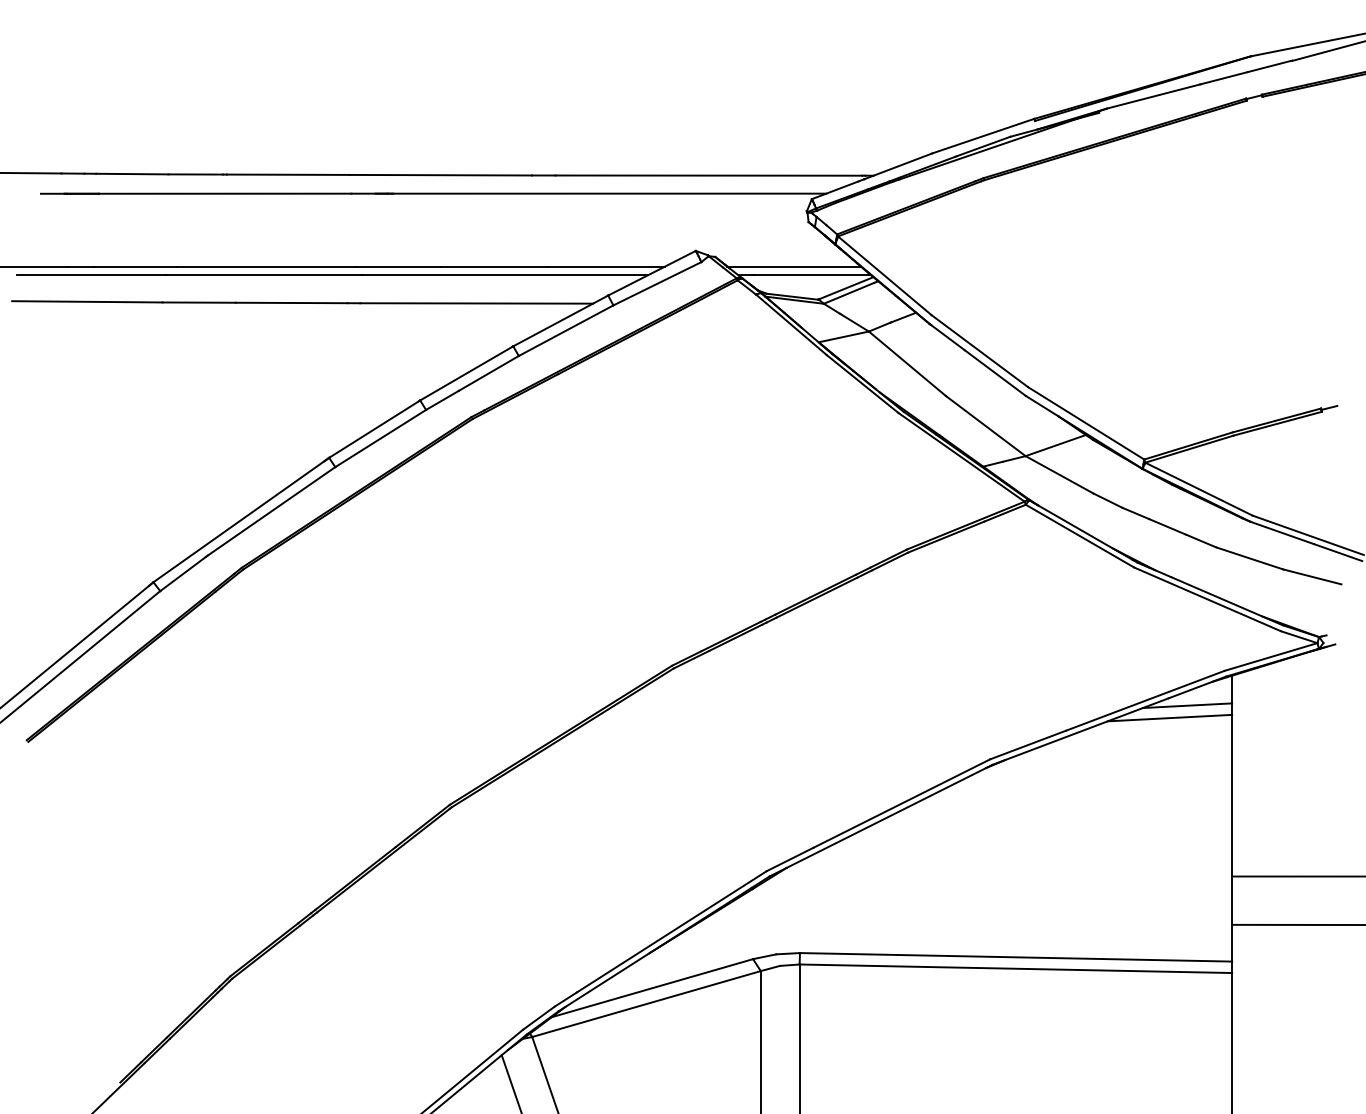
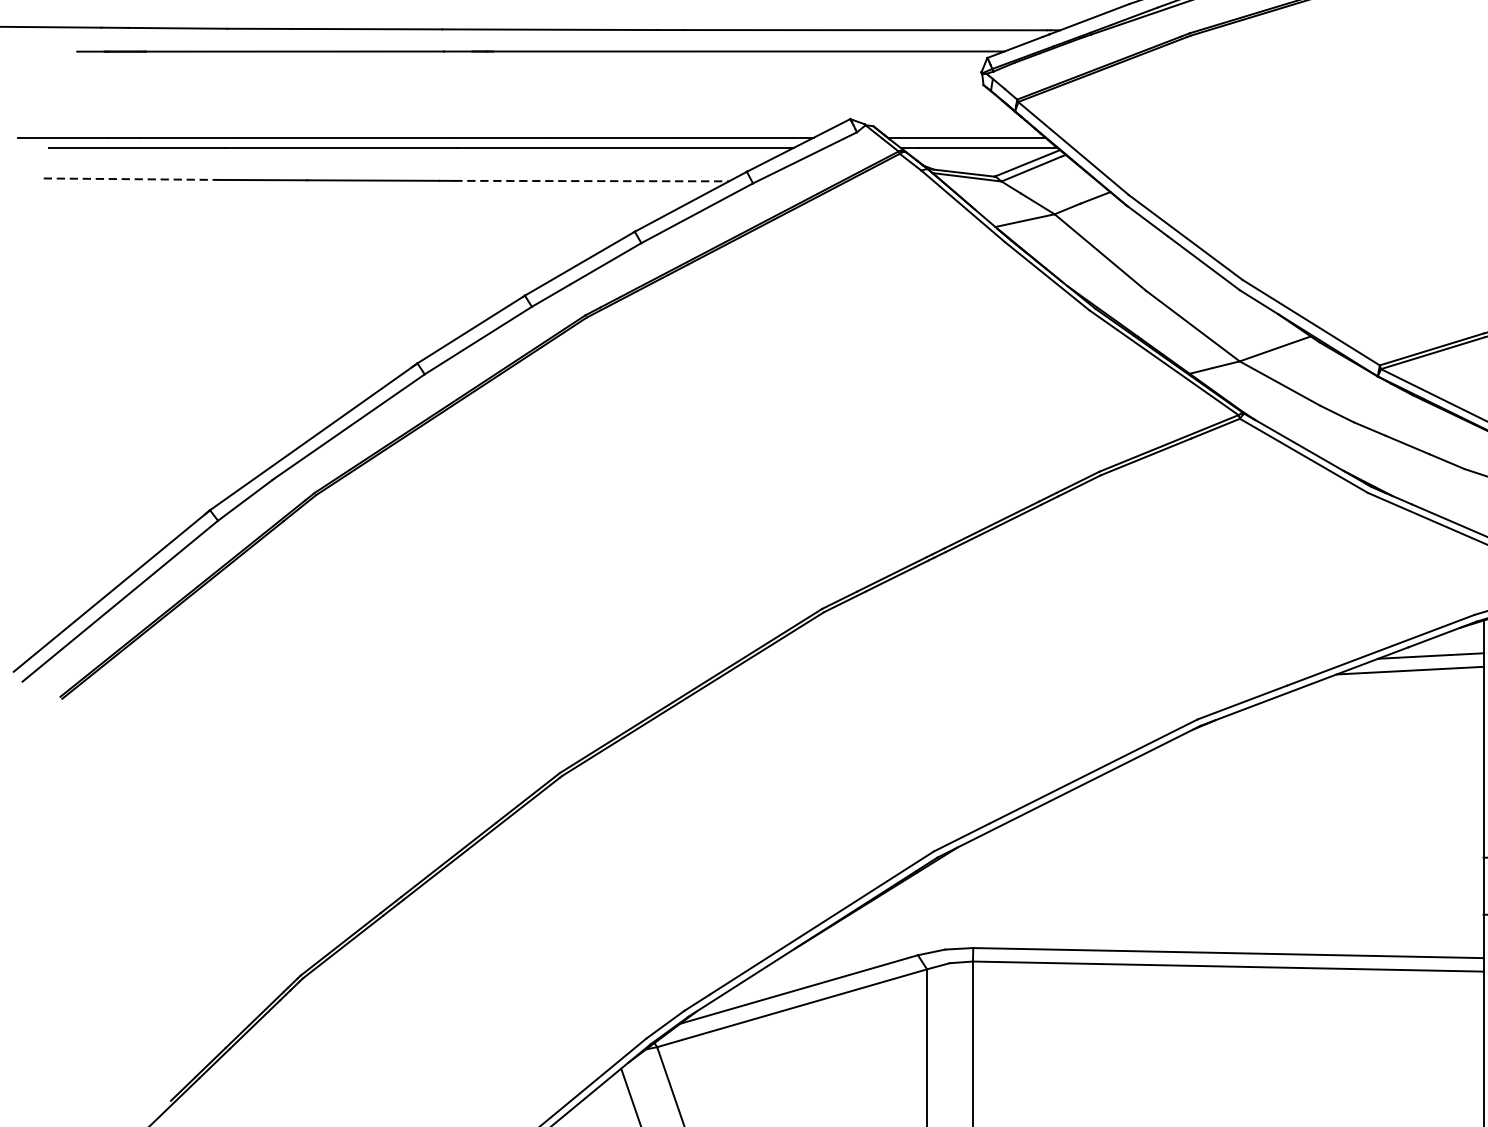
line: (86, 301) -> (130, 178), solid -> dashed
line: (477, 303) -> (592, 181), solid -> dashed

